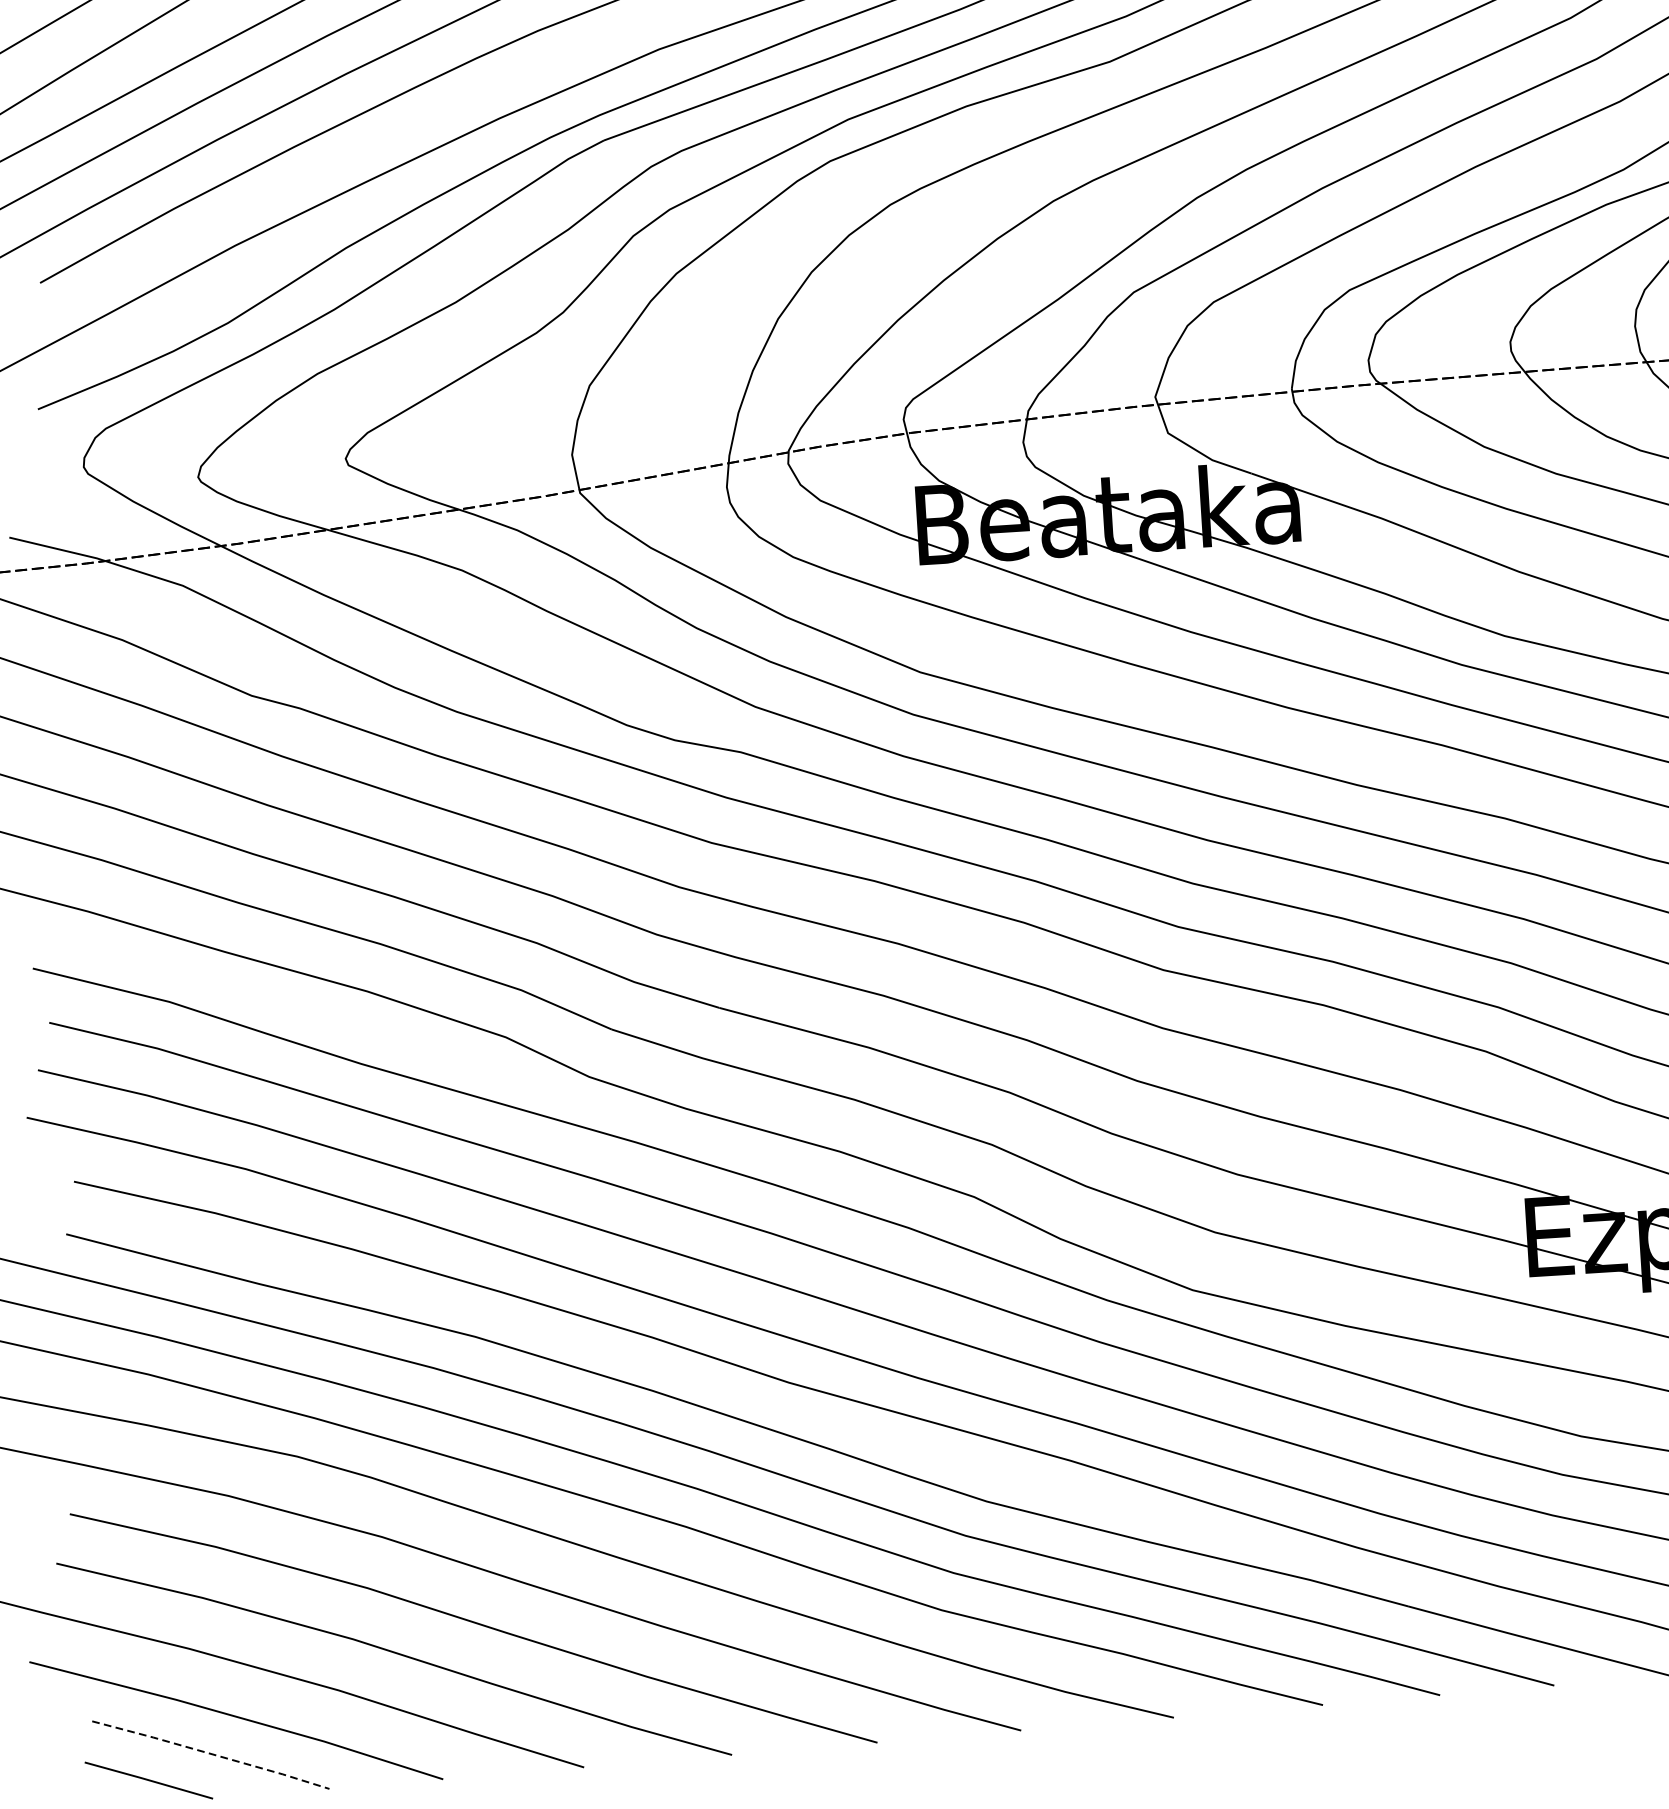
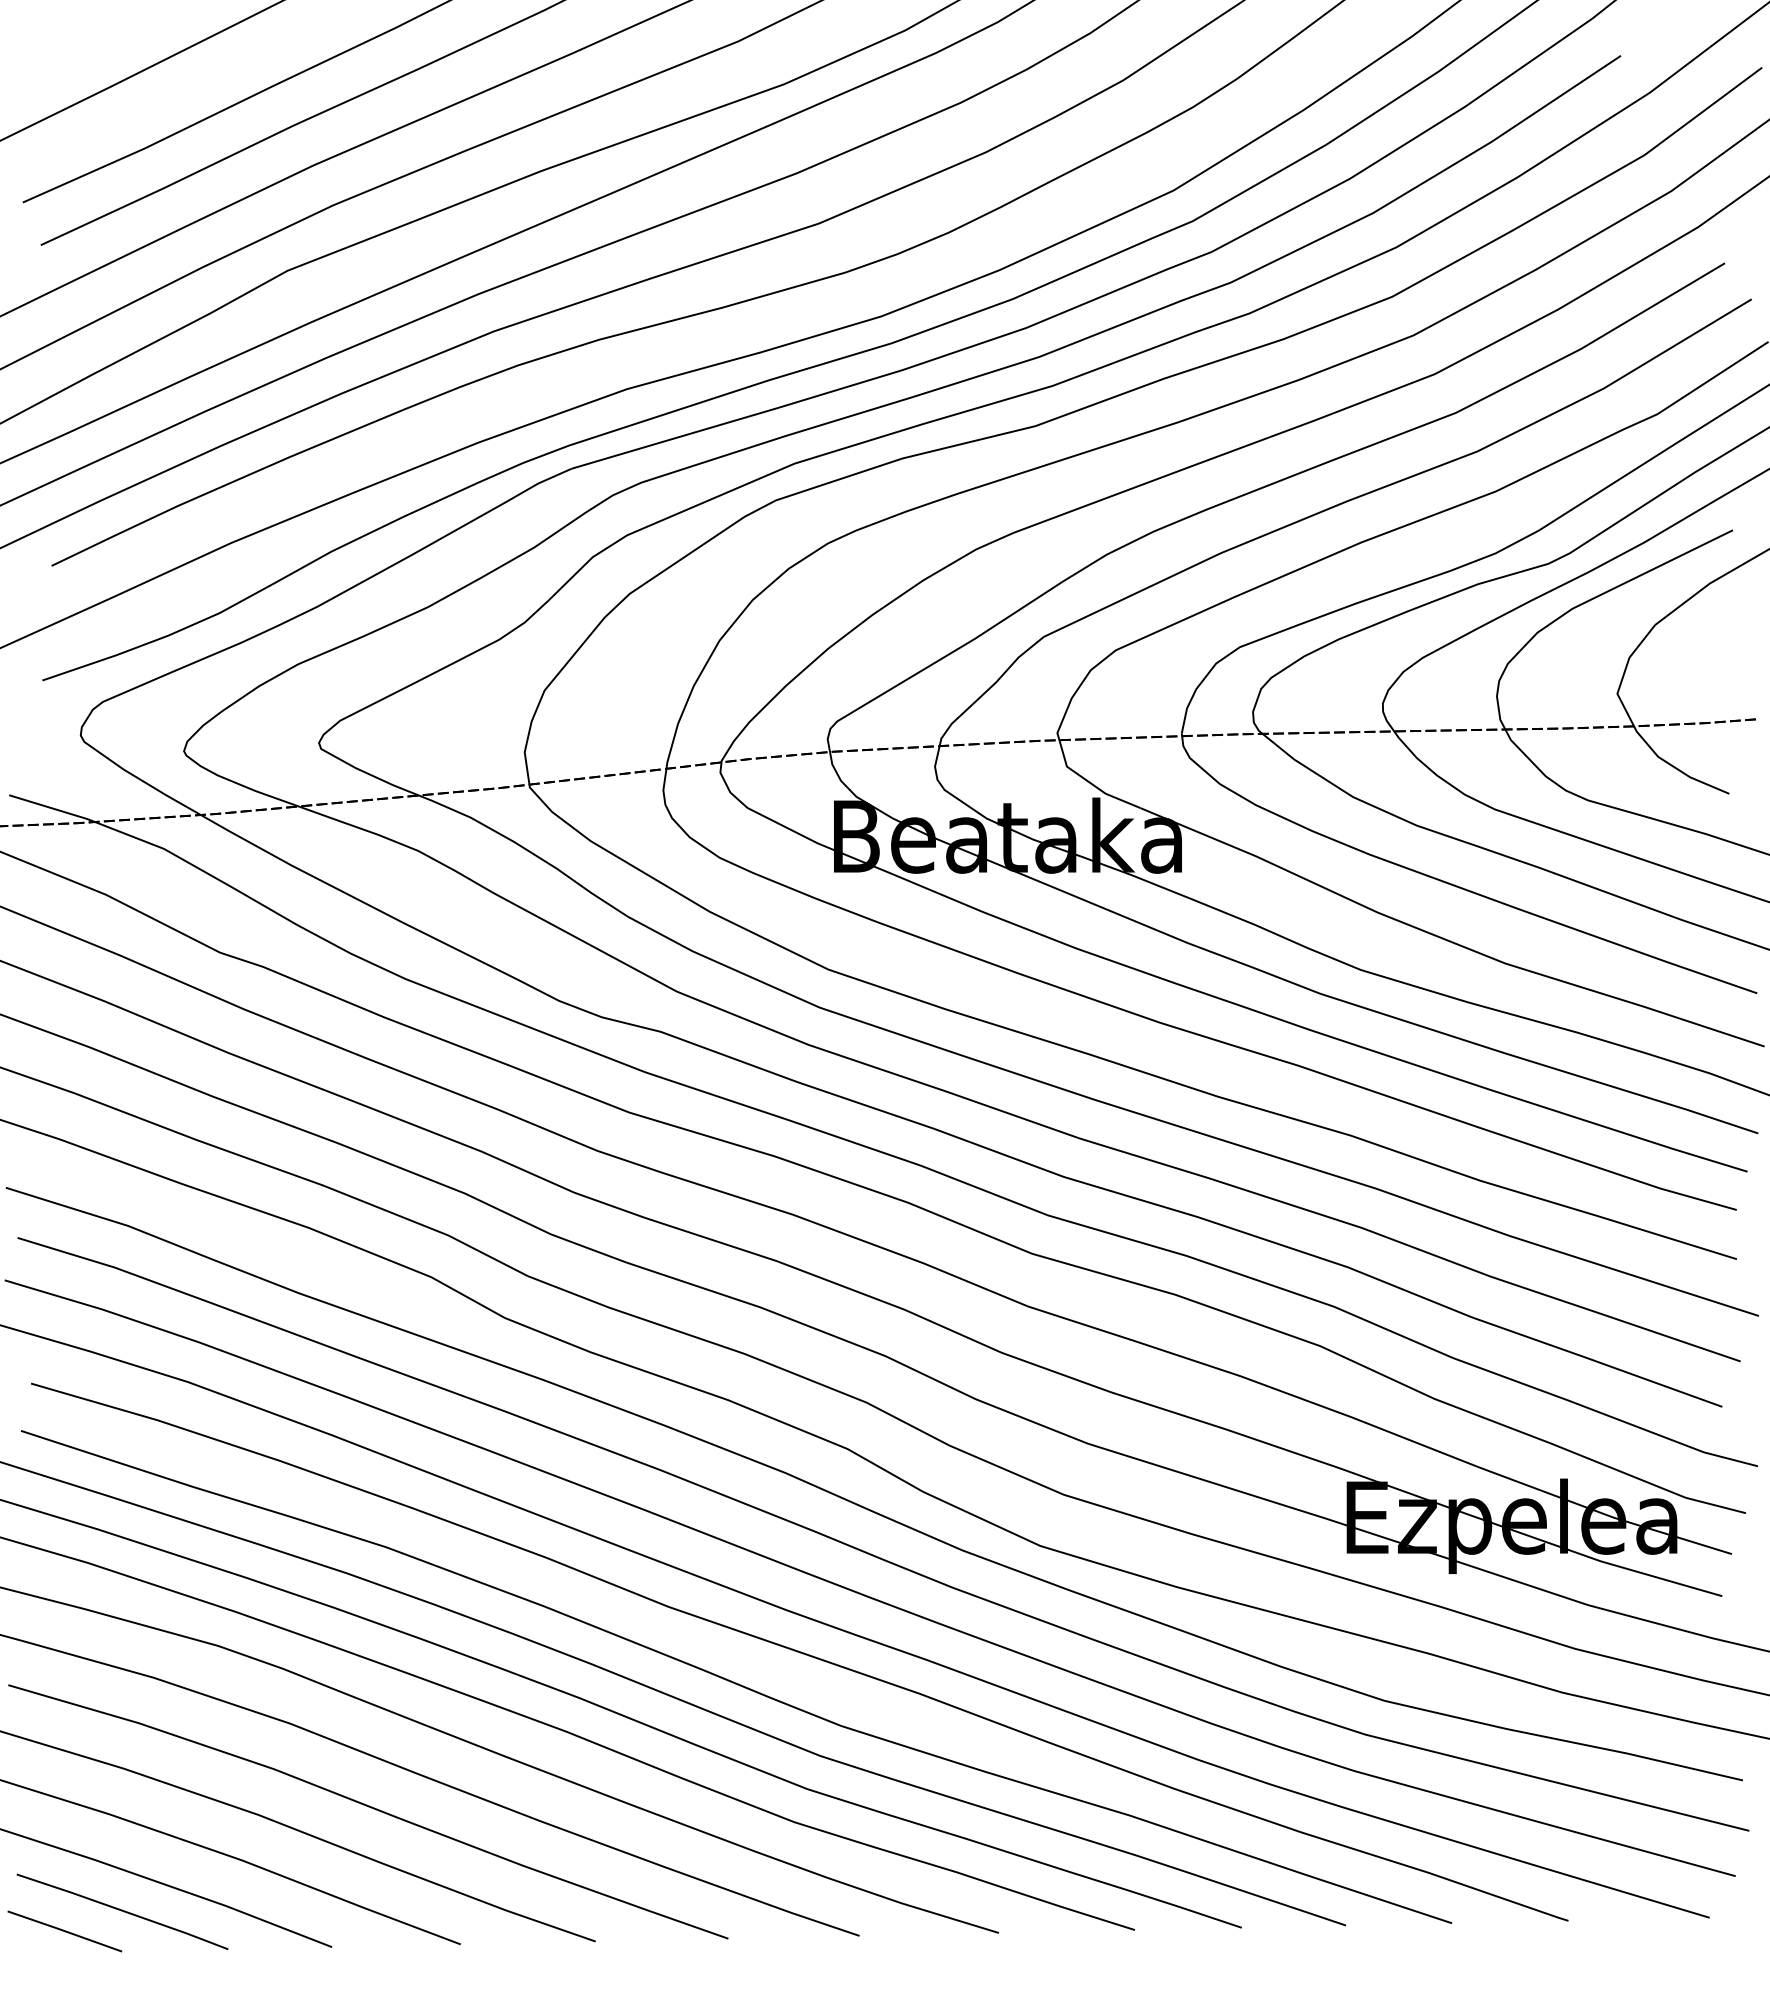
line: (210, 1753) -> (122, 1910), dashed -> solid

